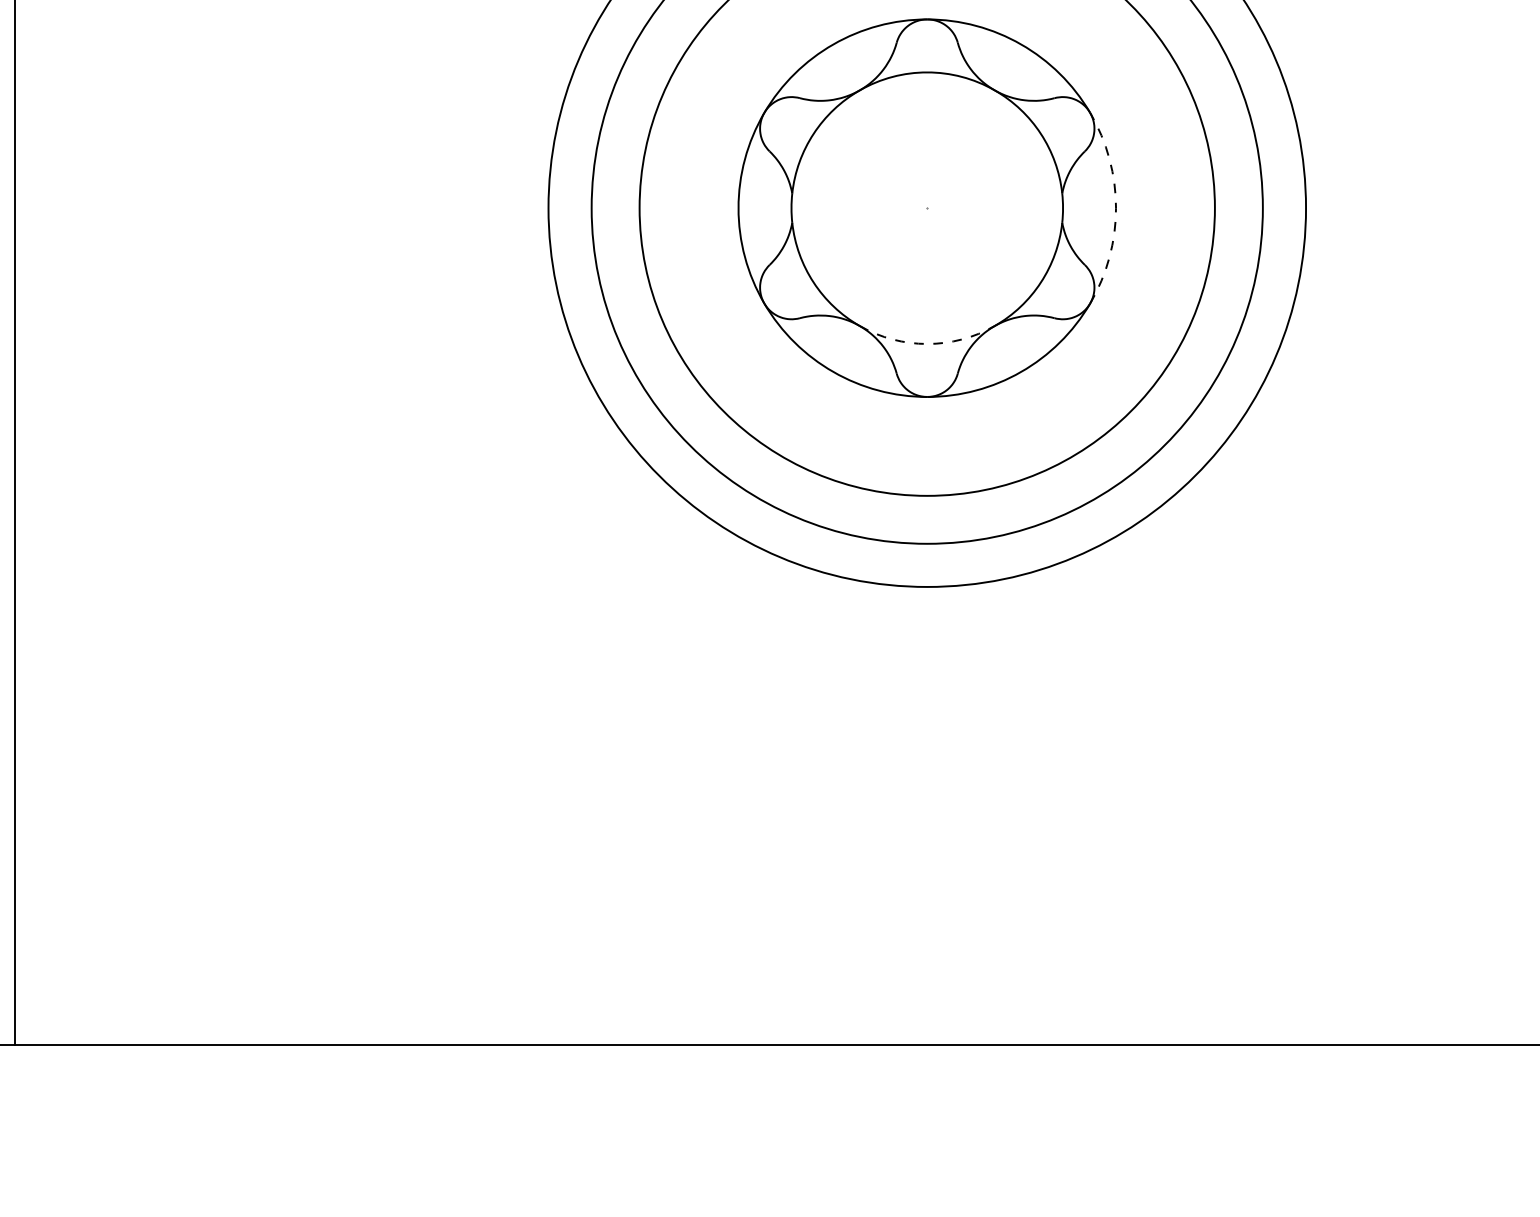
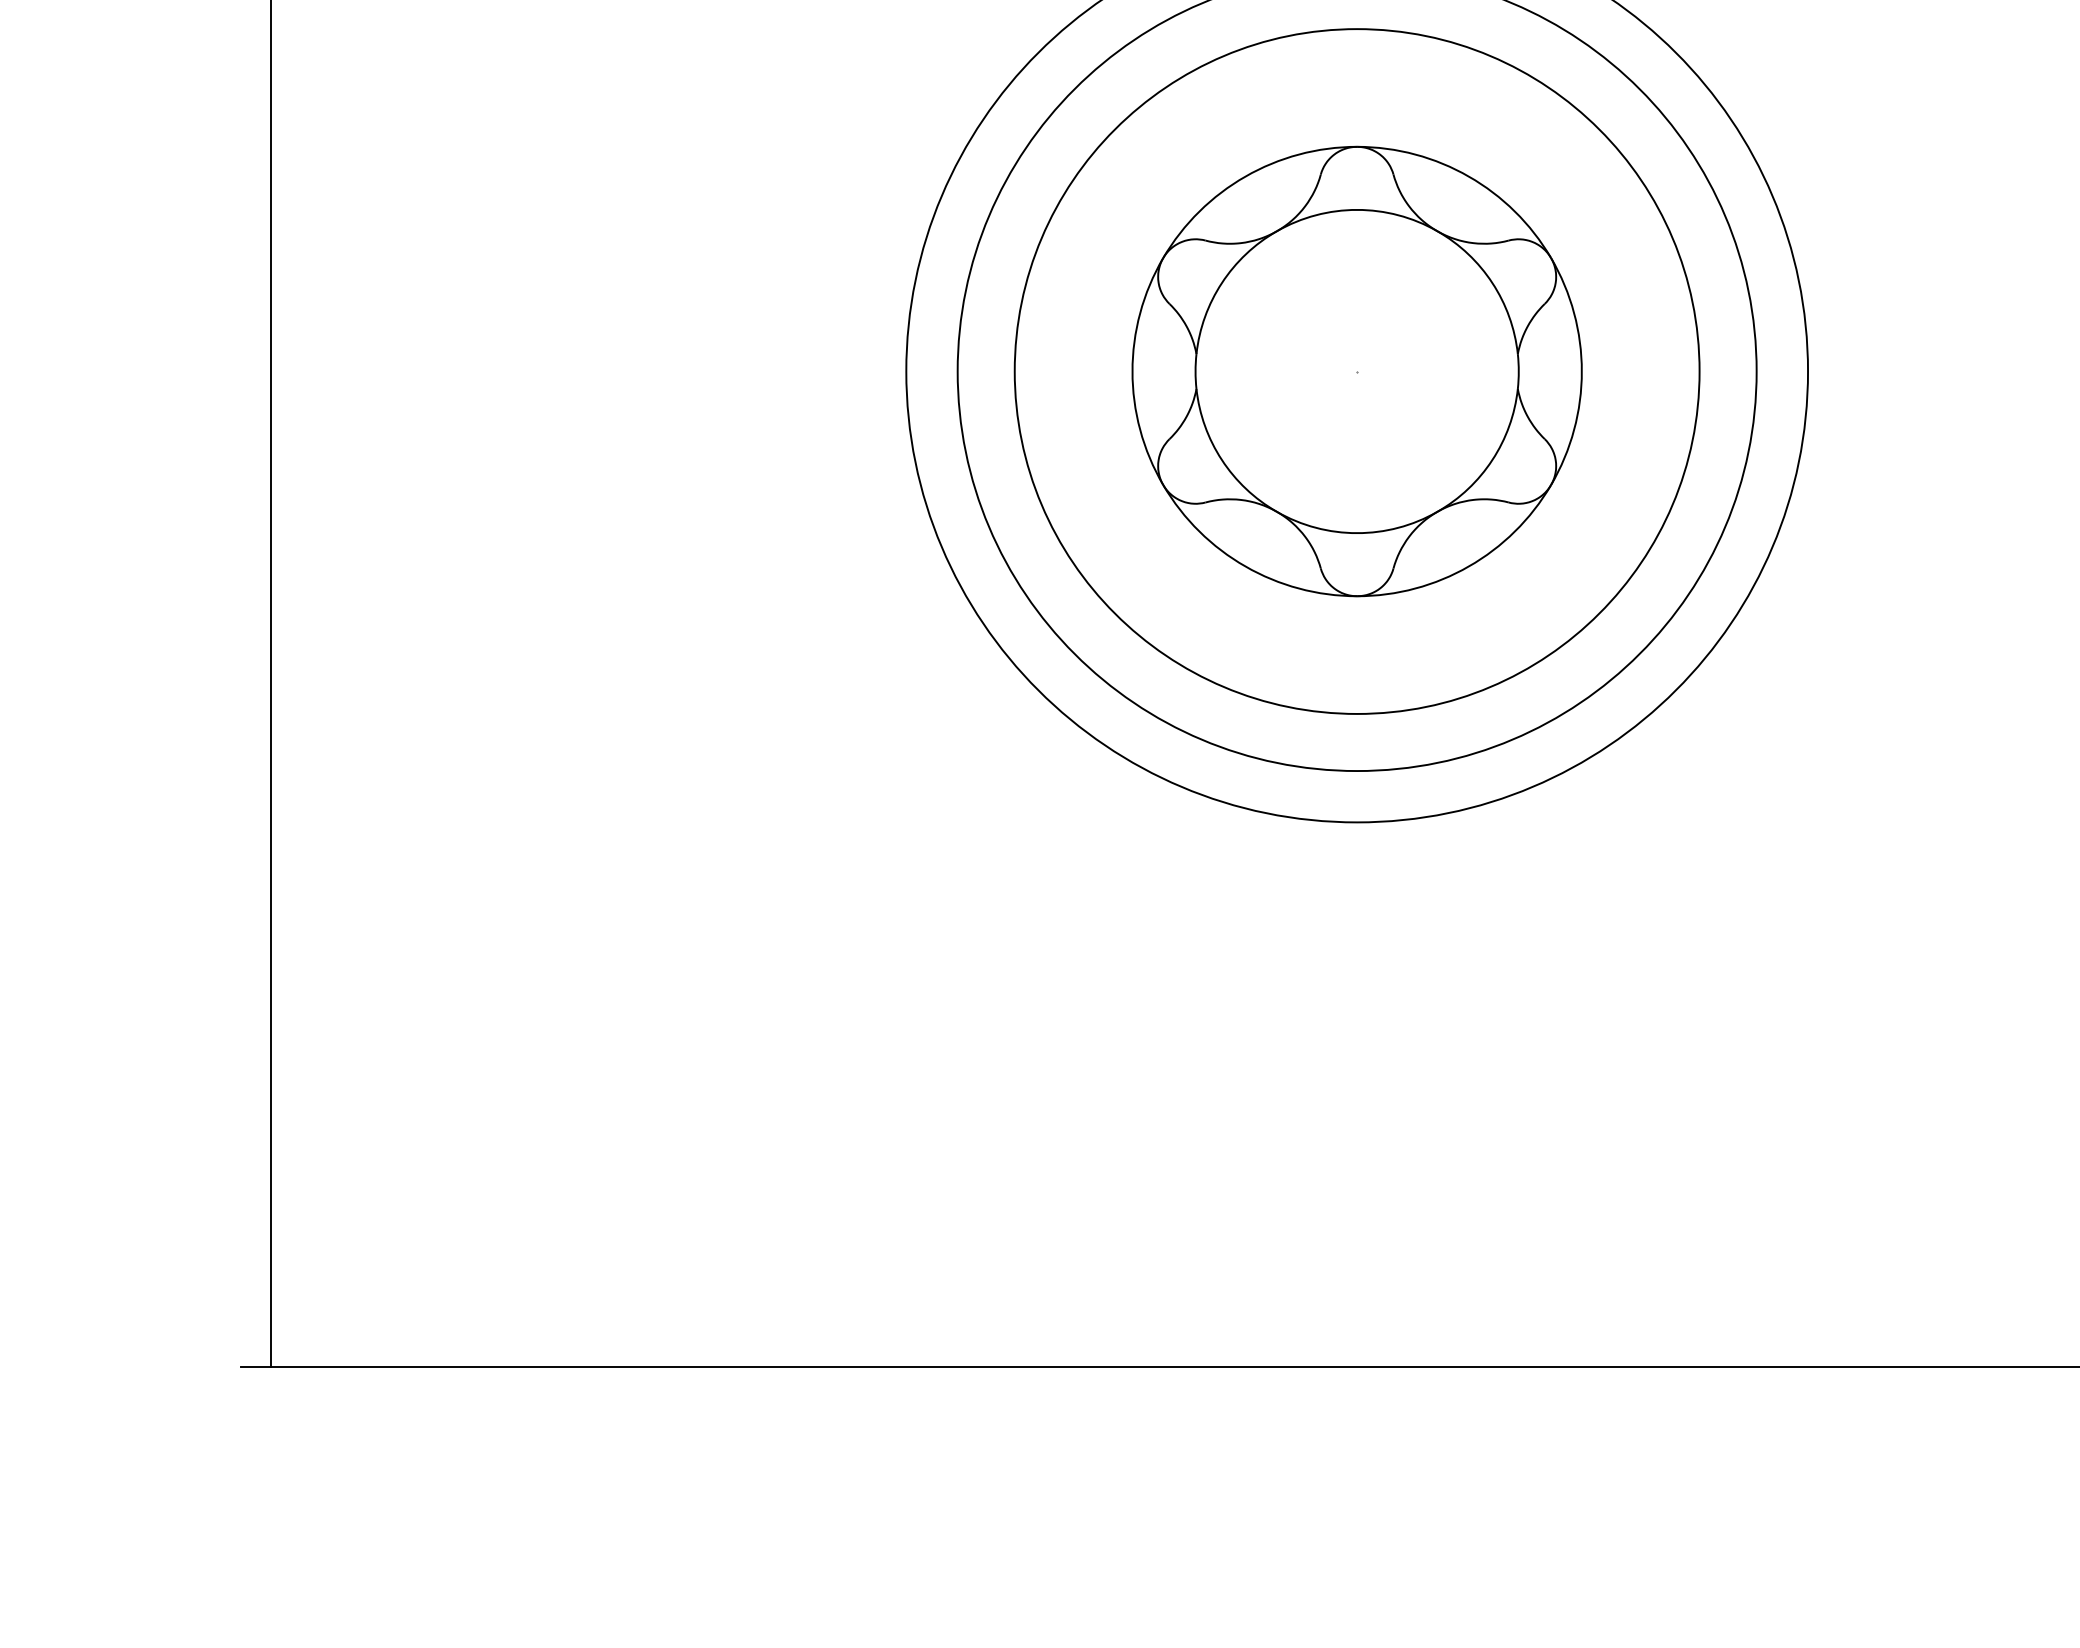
arc: (1115, 208) -> (1581, 371), dashed -> solid
arc: (927, 344) -> (1357, 533), dashed -> solid

